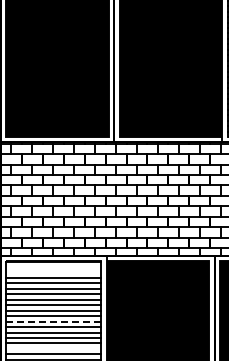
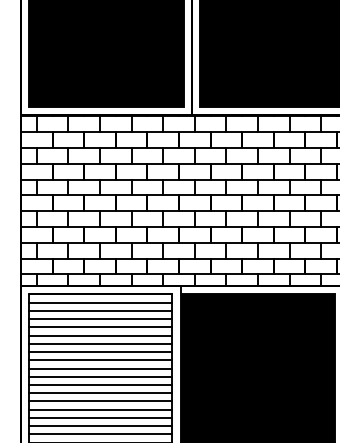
line: (53, 267) -> (100, 303), added
line: (53, 272) -> (100, 310), added
line: (53, 321) -> (100, 384), dashed -> solid
line: (53, 348) -> (100, 425), added

